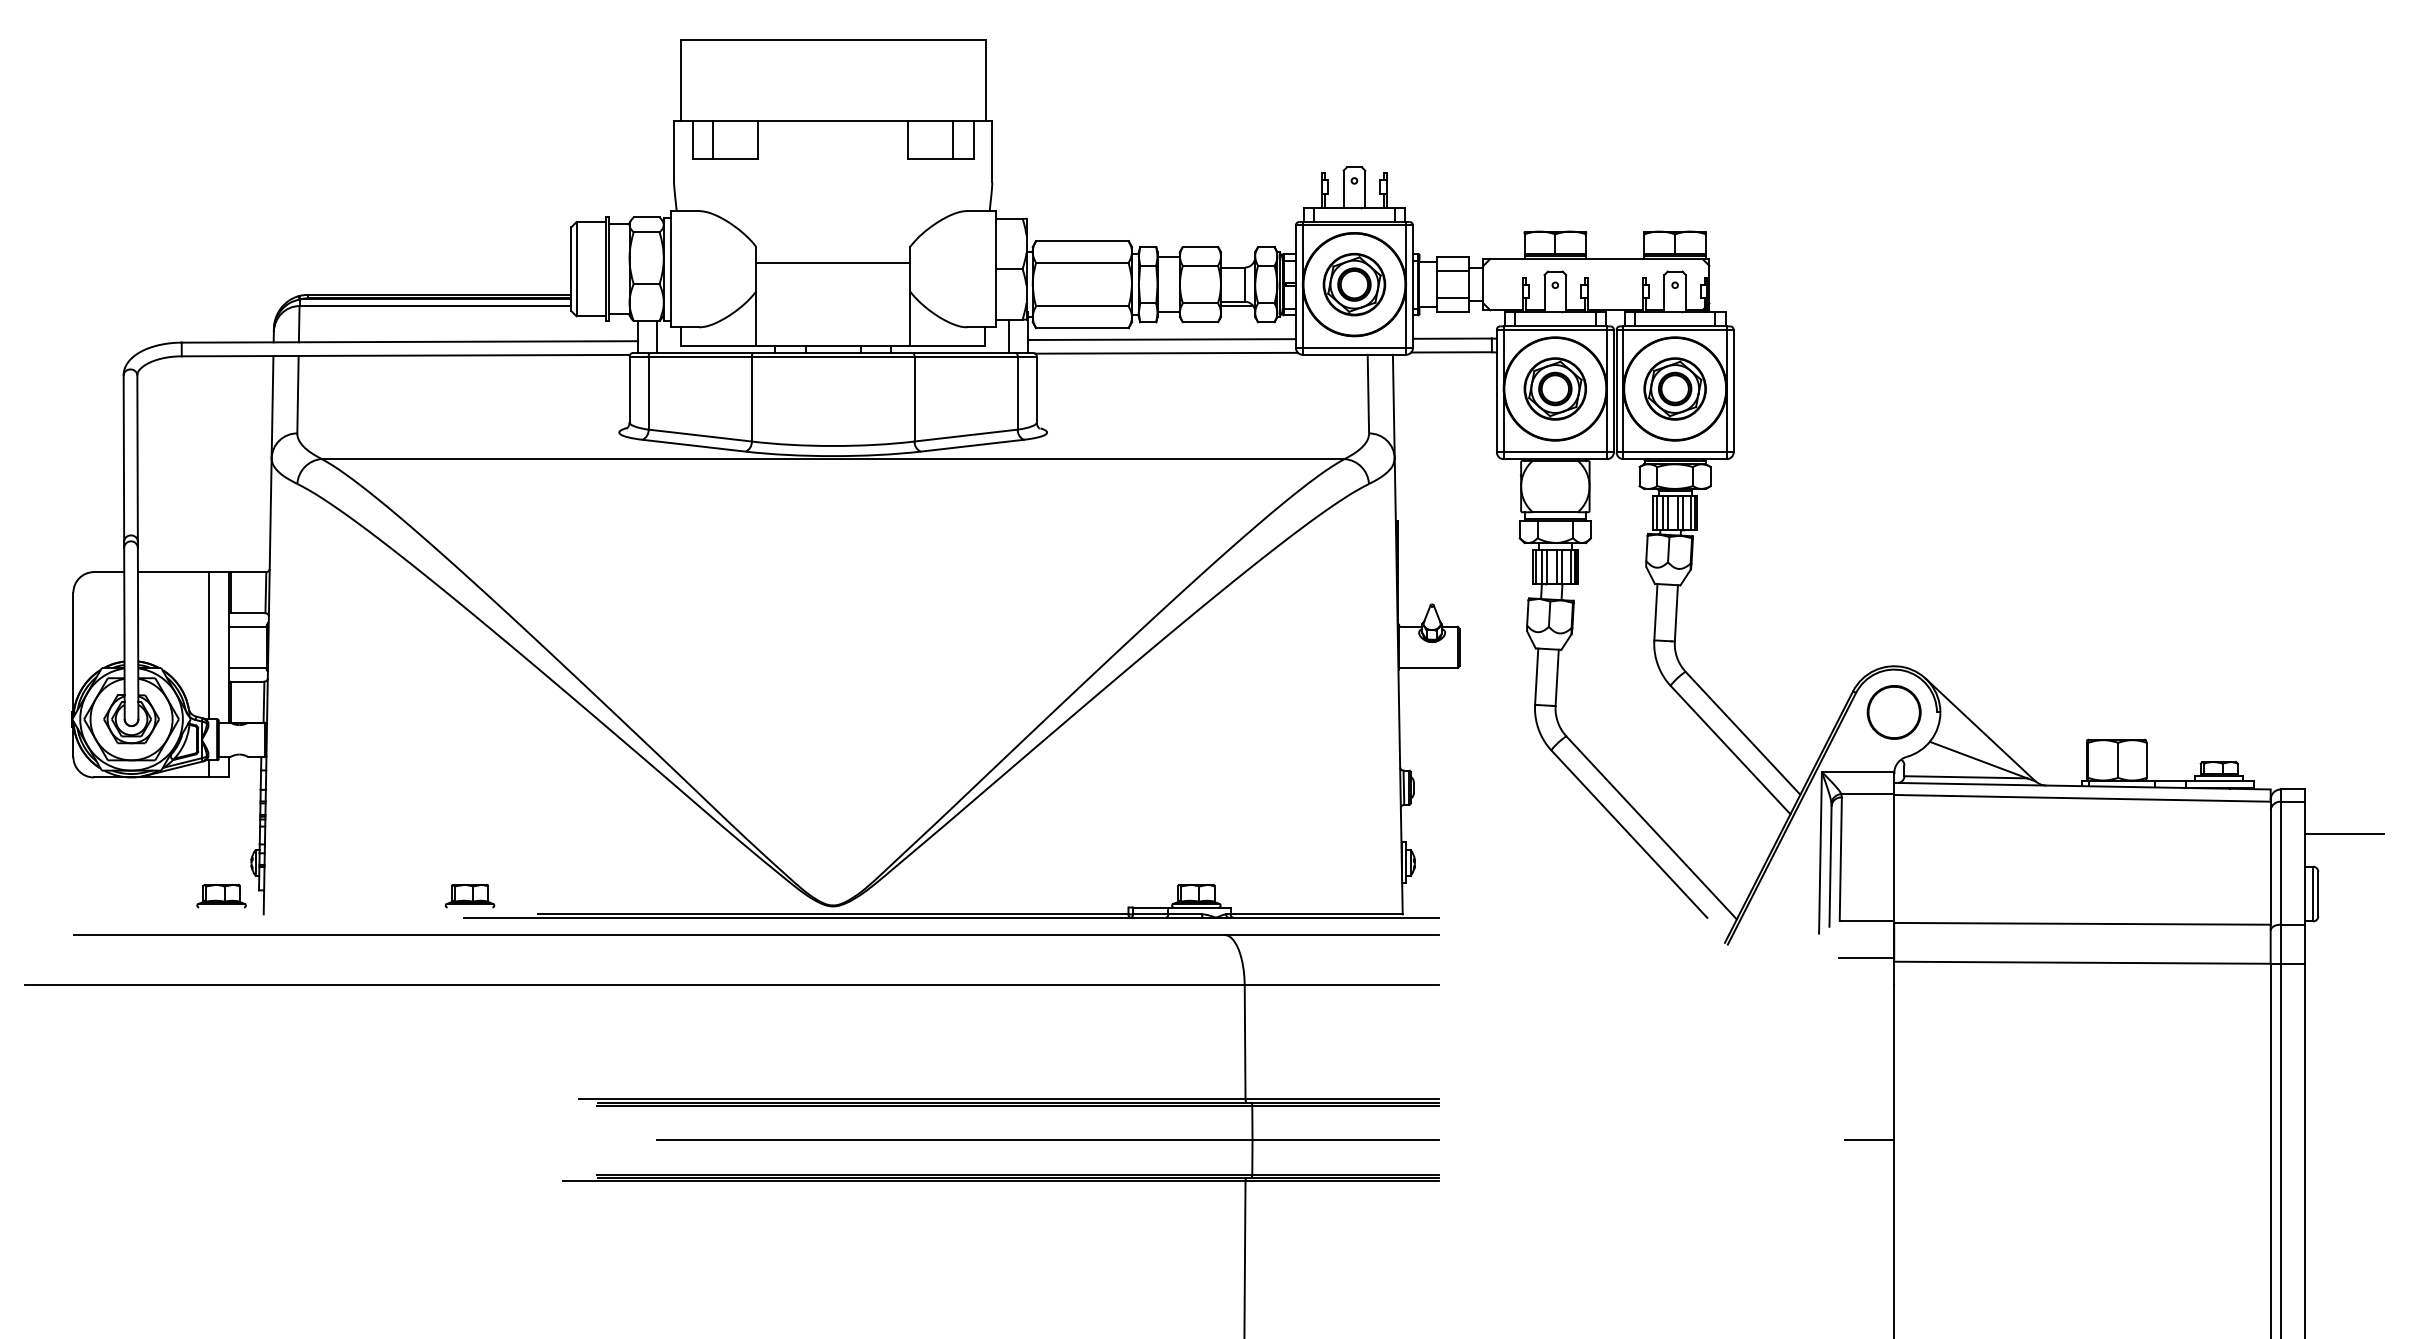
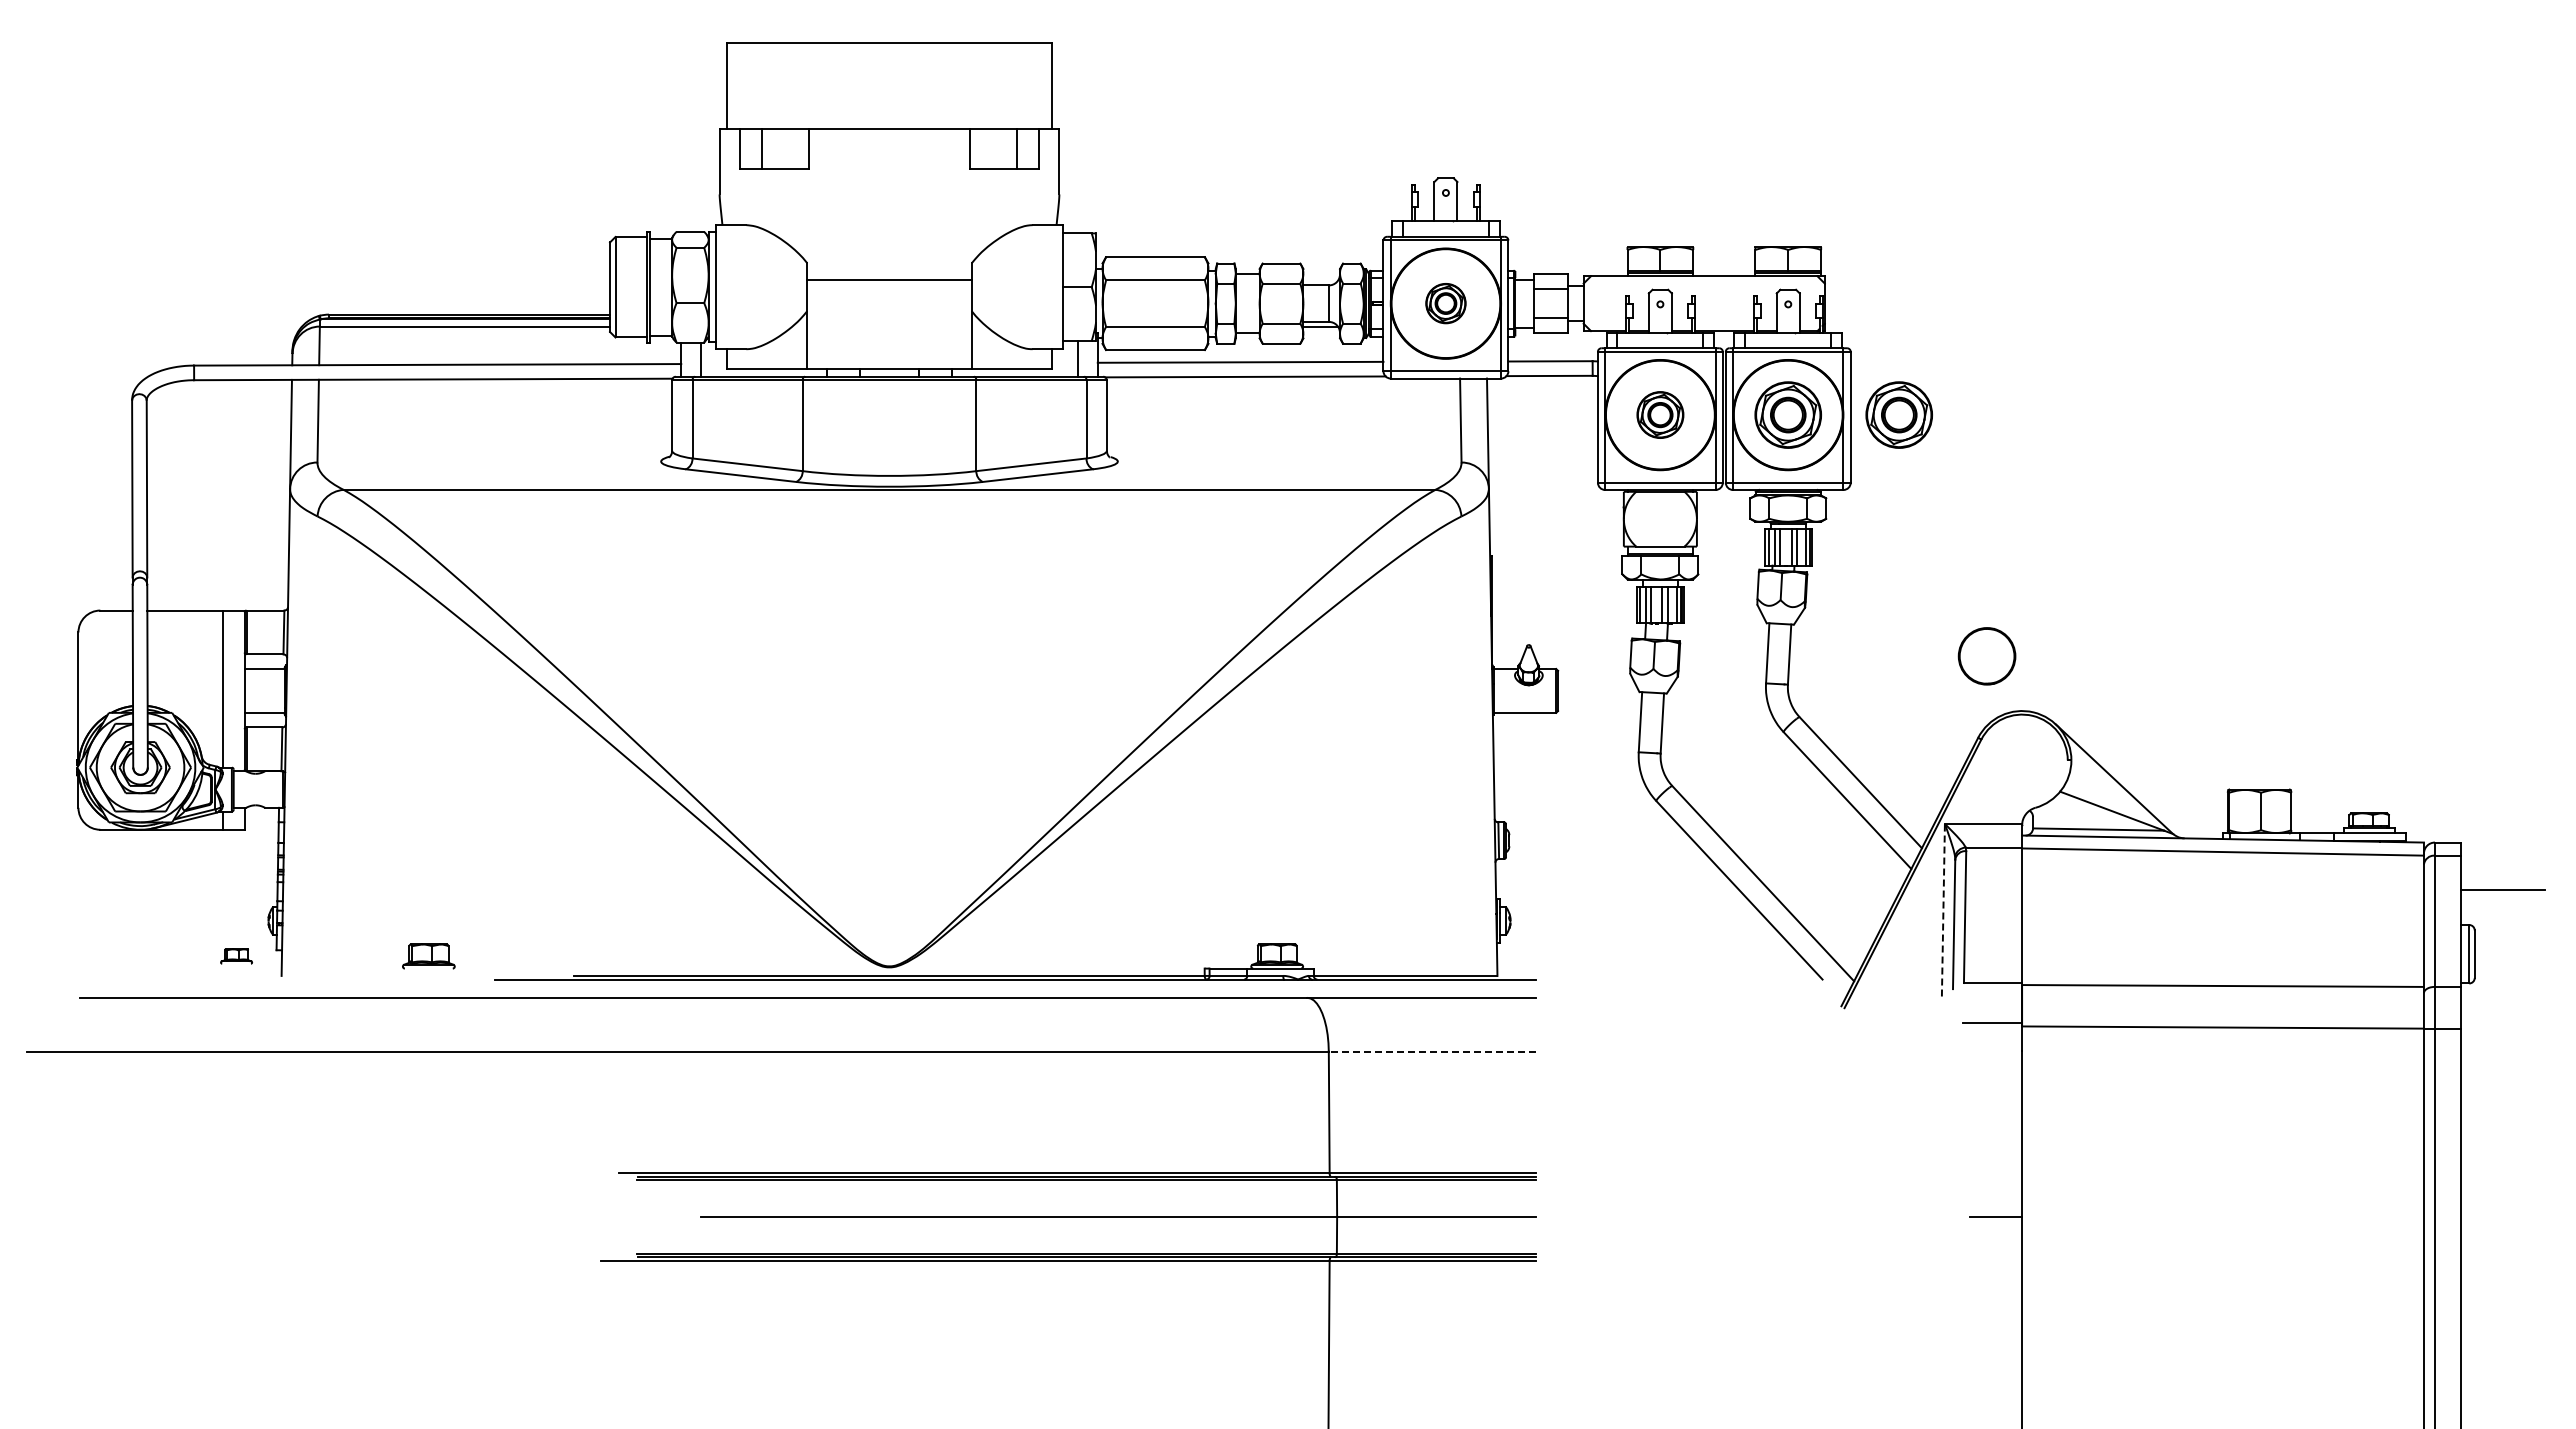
part: (1354, 284) -> (1445, 303), size x0.6
part: (1555, 388) -> (1660, 414), size x0.7
part: (1778, 388) -> (1898, 414), added
part: (1893, 712) -> (1986, 656), moved
line: (1820, 852) -> (1943, 909), solid -> dashed
part: (221, 896) -> (236, 956), size x0.6
part: (469, 896) -> (428, 956), moved
line: (1341, 985) -> (1432, 1051), solid -> dashed

